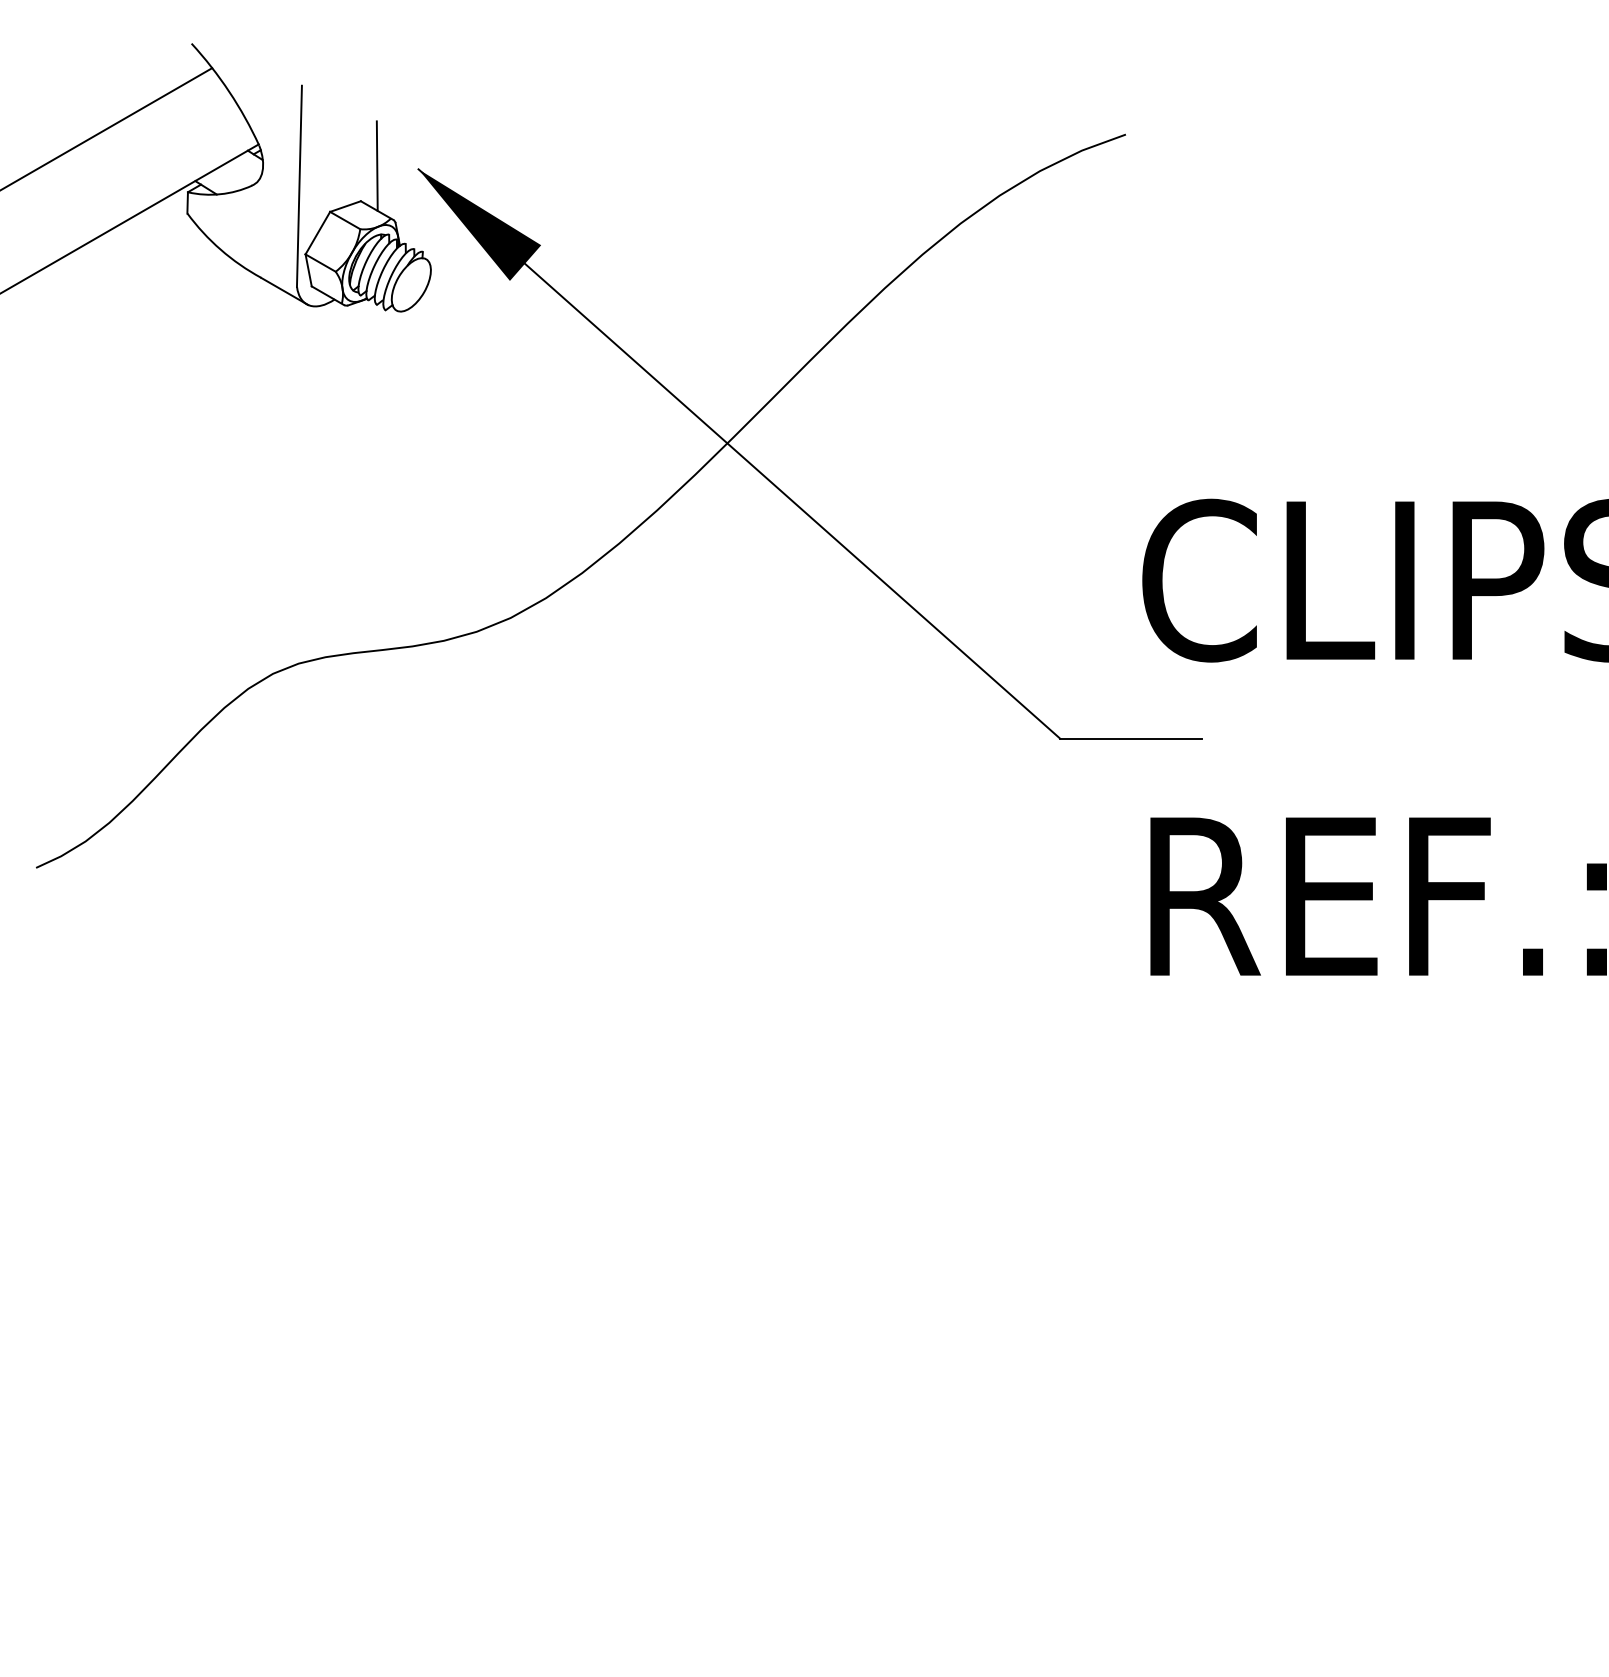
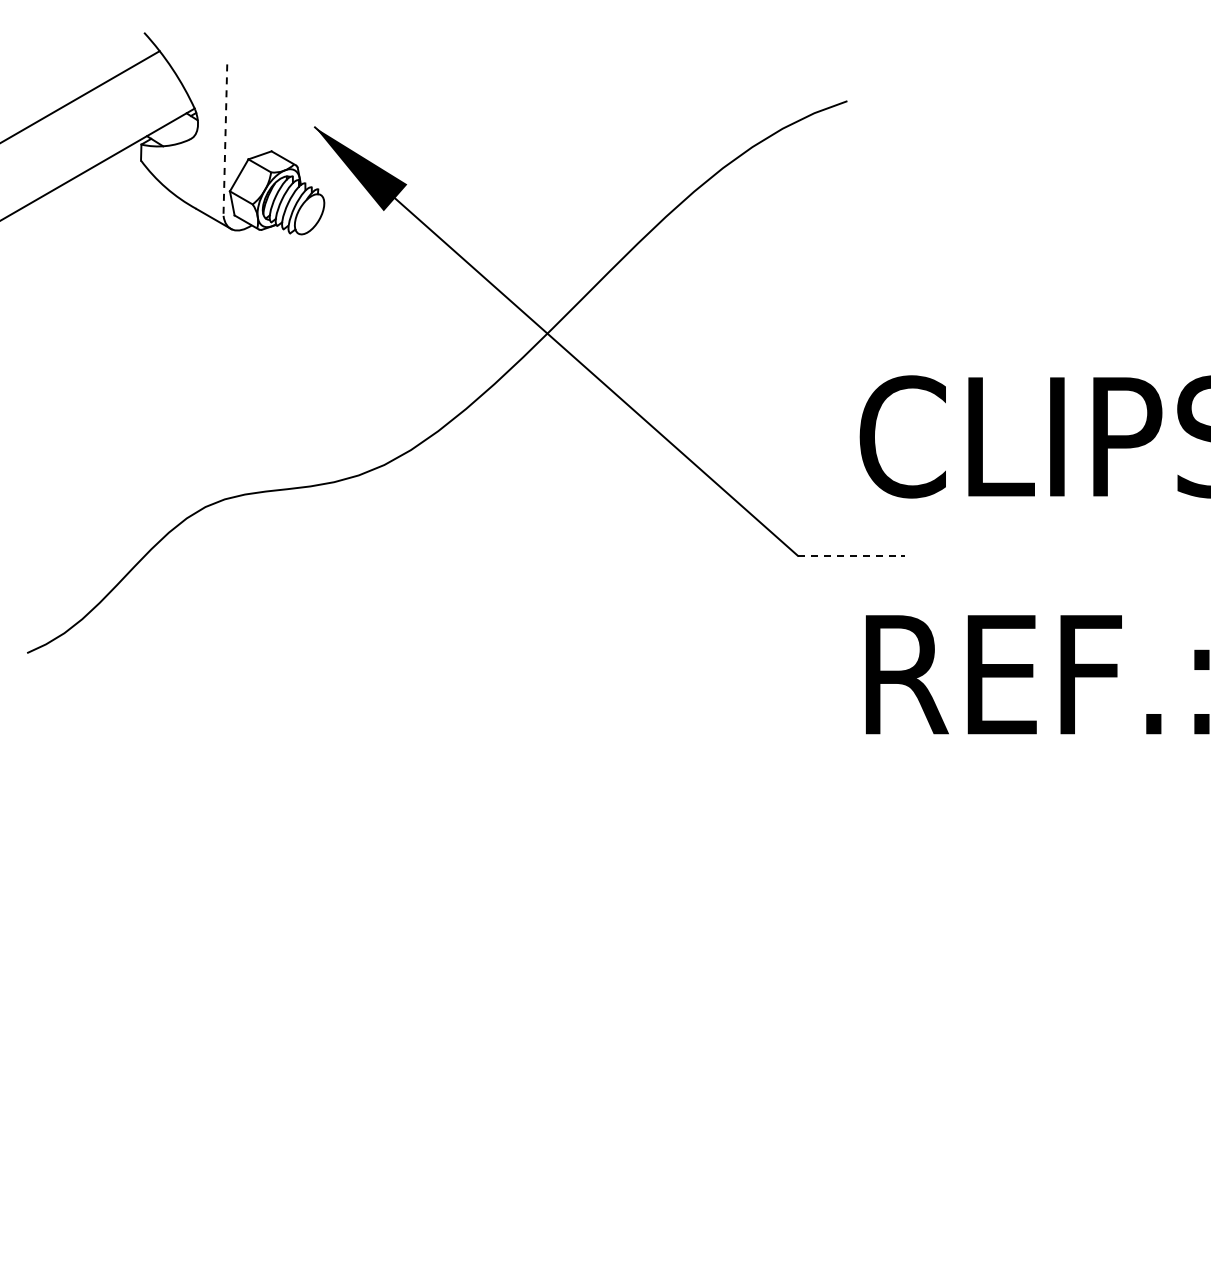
line: (376, 165) -> (283, 124), removed
line: (299, 186) -> (225, 140), solid -> dashed
line: (1131, 738) -> (851, 555), solid -> dashed

